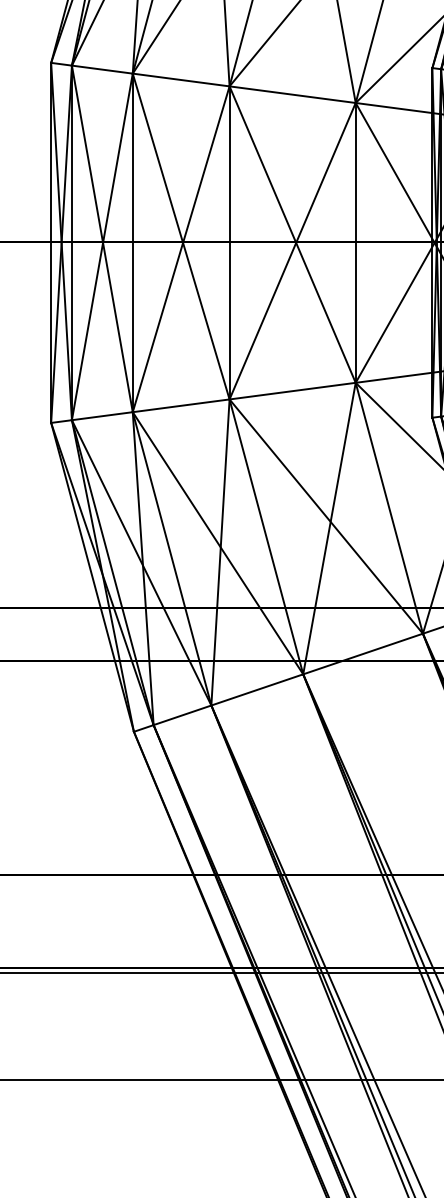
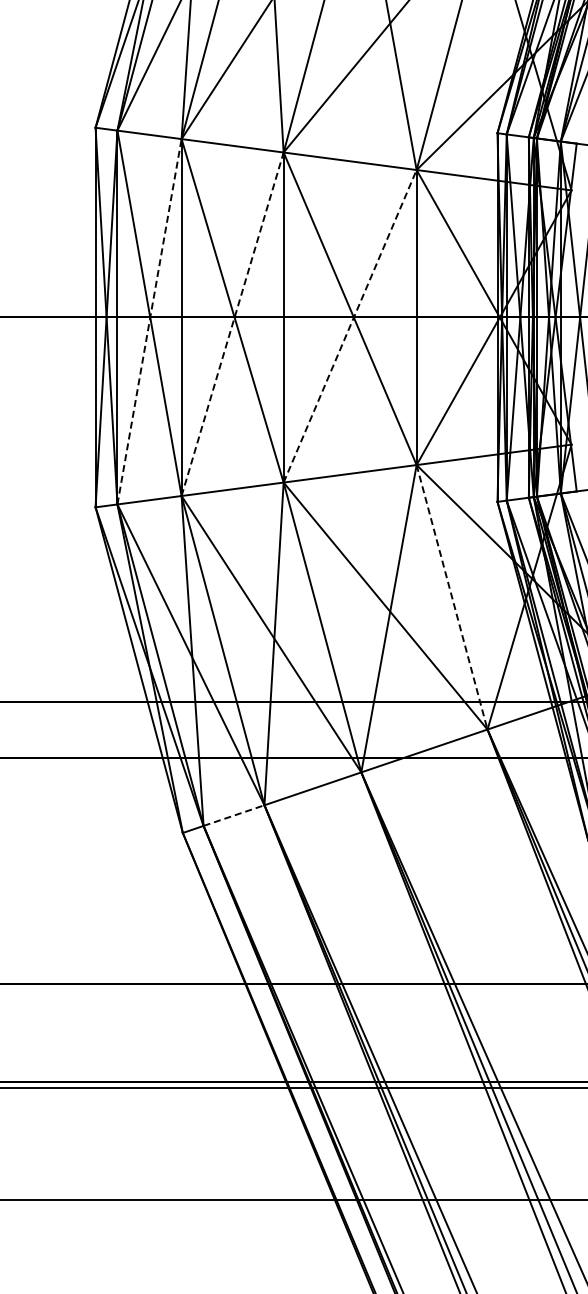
line: (102, 246) -> (149, 321), solid -> dashed
line: (181, 248) -> (232, 323), solid -> dashed
line: (292, 251) -> (350, 326), solid -> dashed
line: (389, 508) -> (452, 597), solid -> dashed
line: (182, 715) -> (234, 815), solid -> dashed

